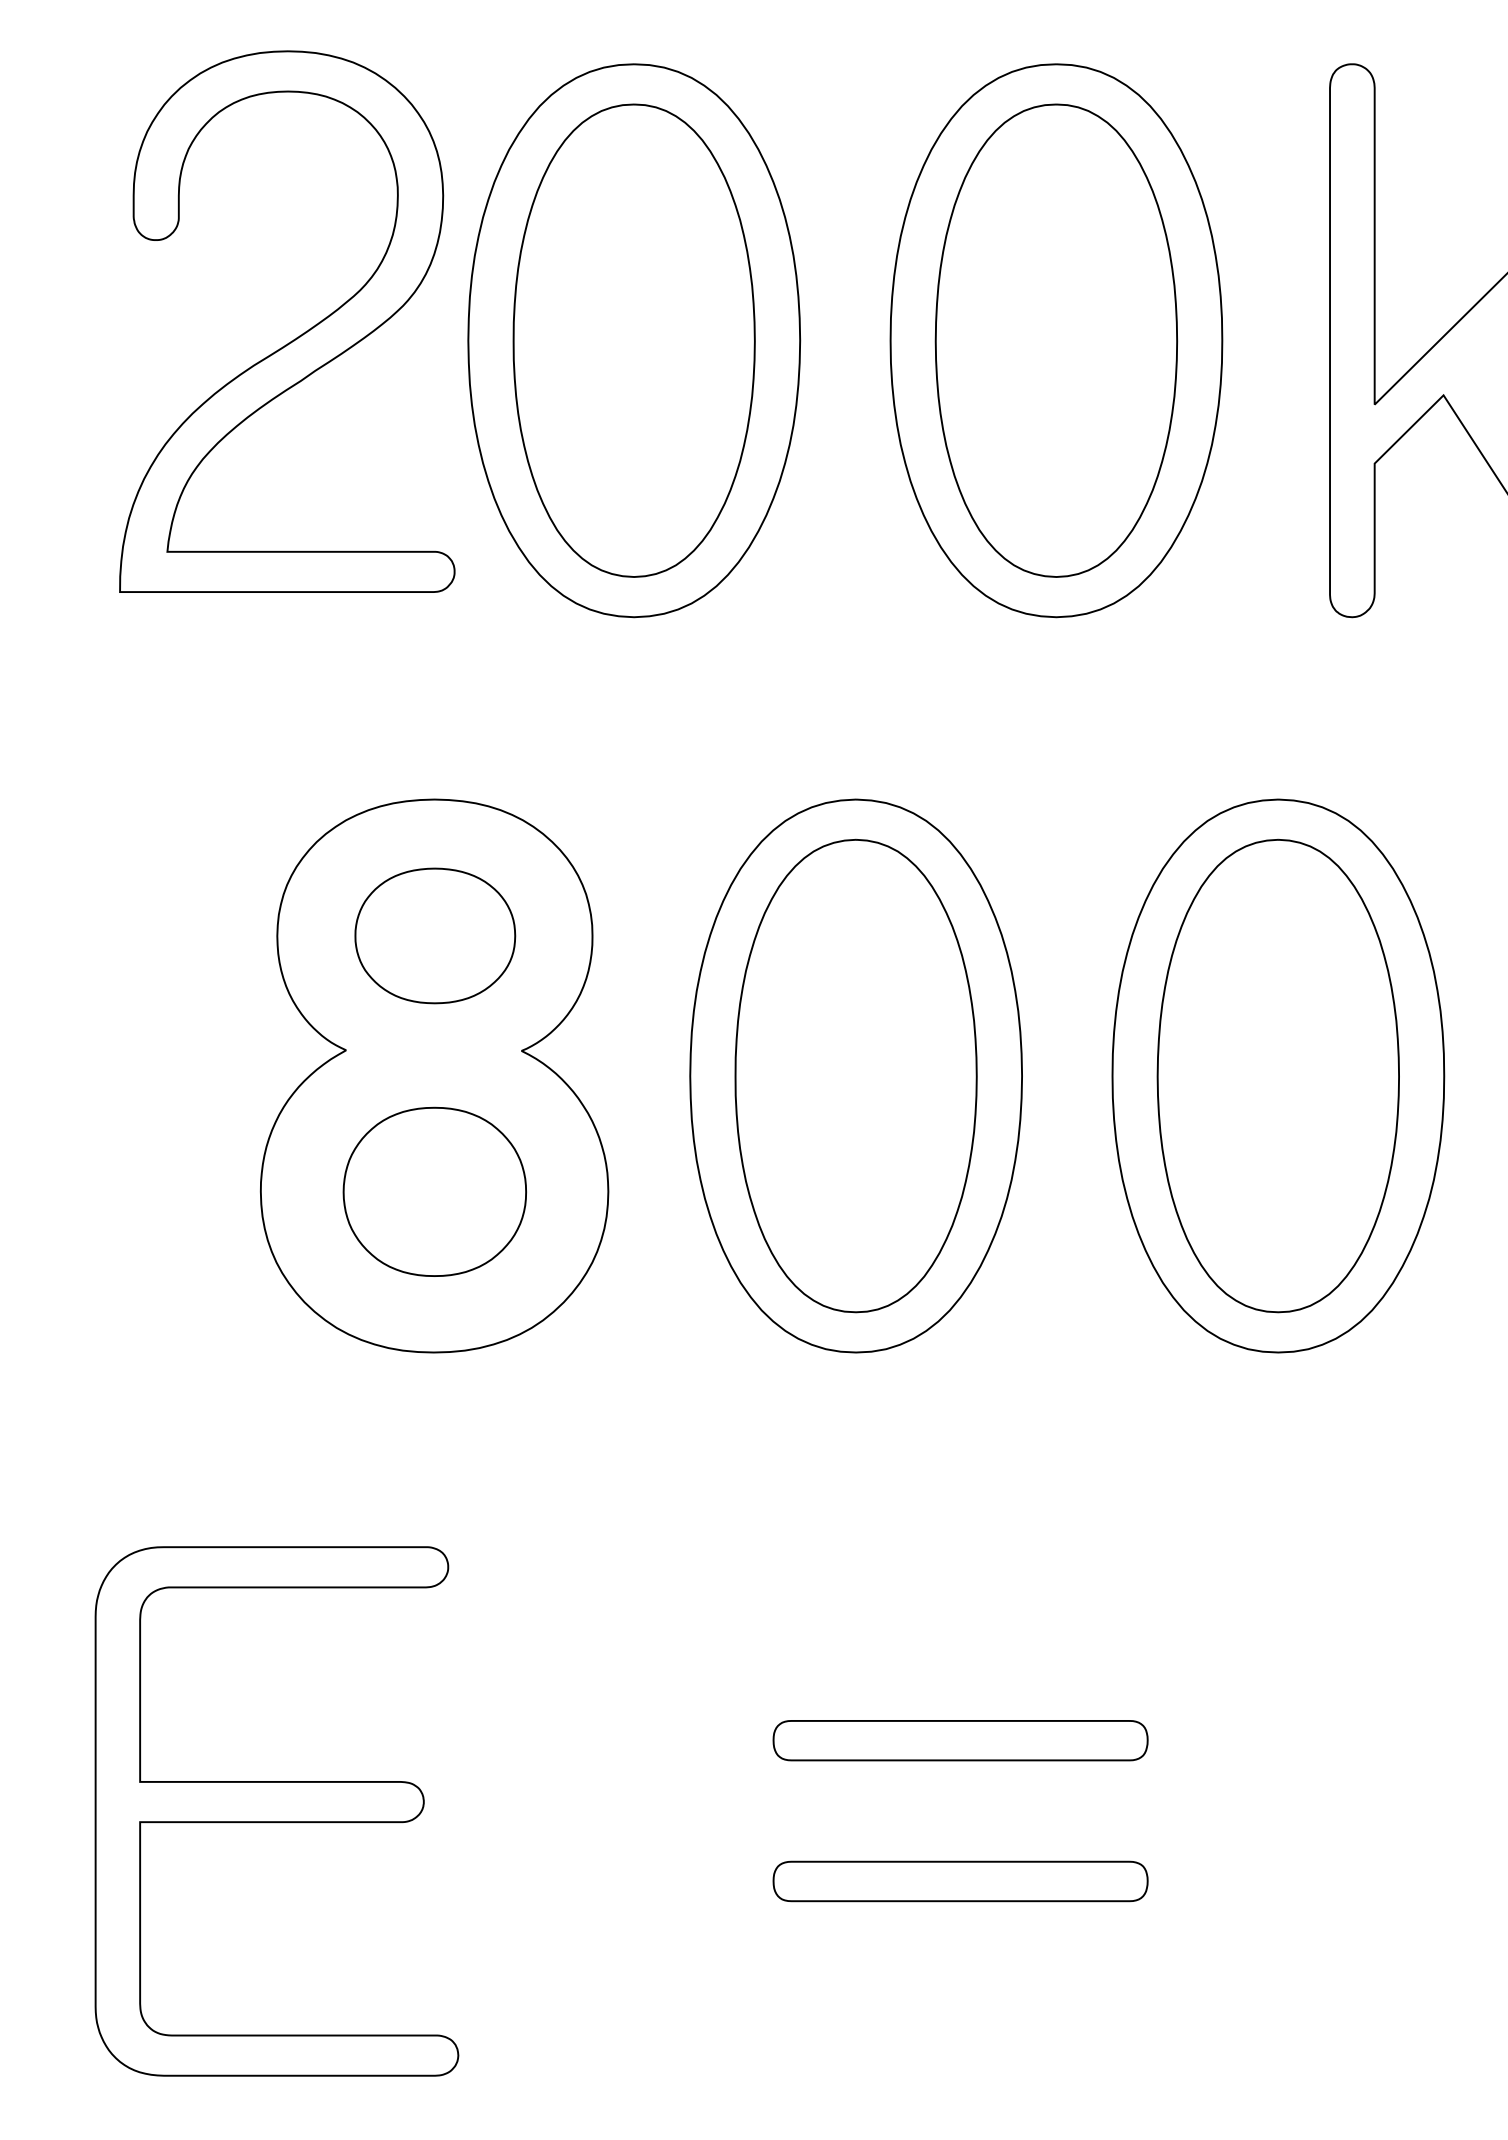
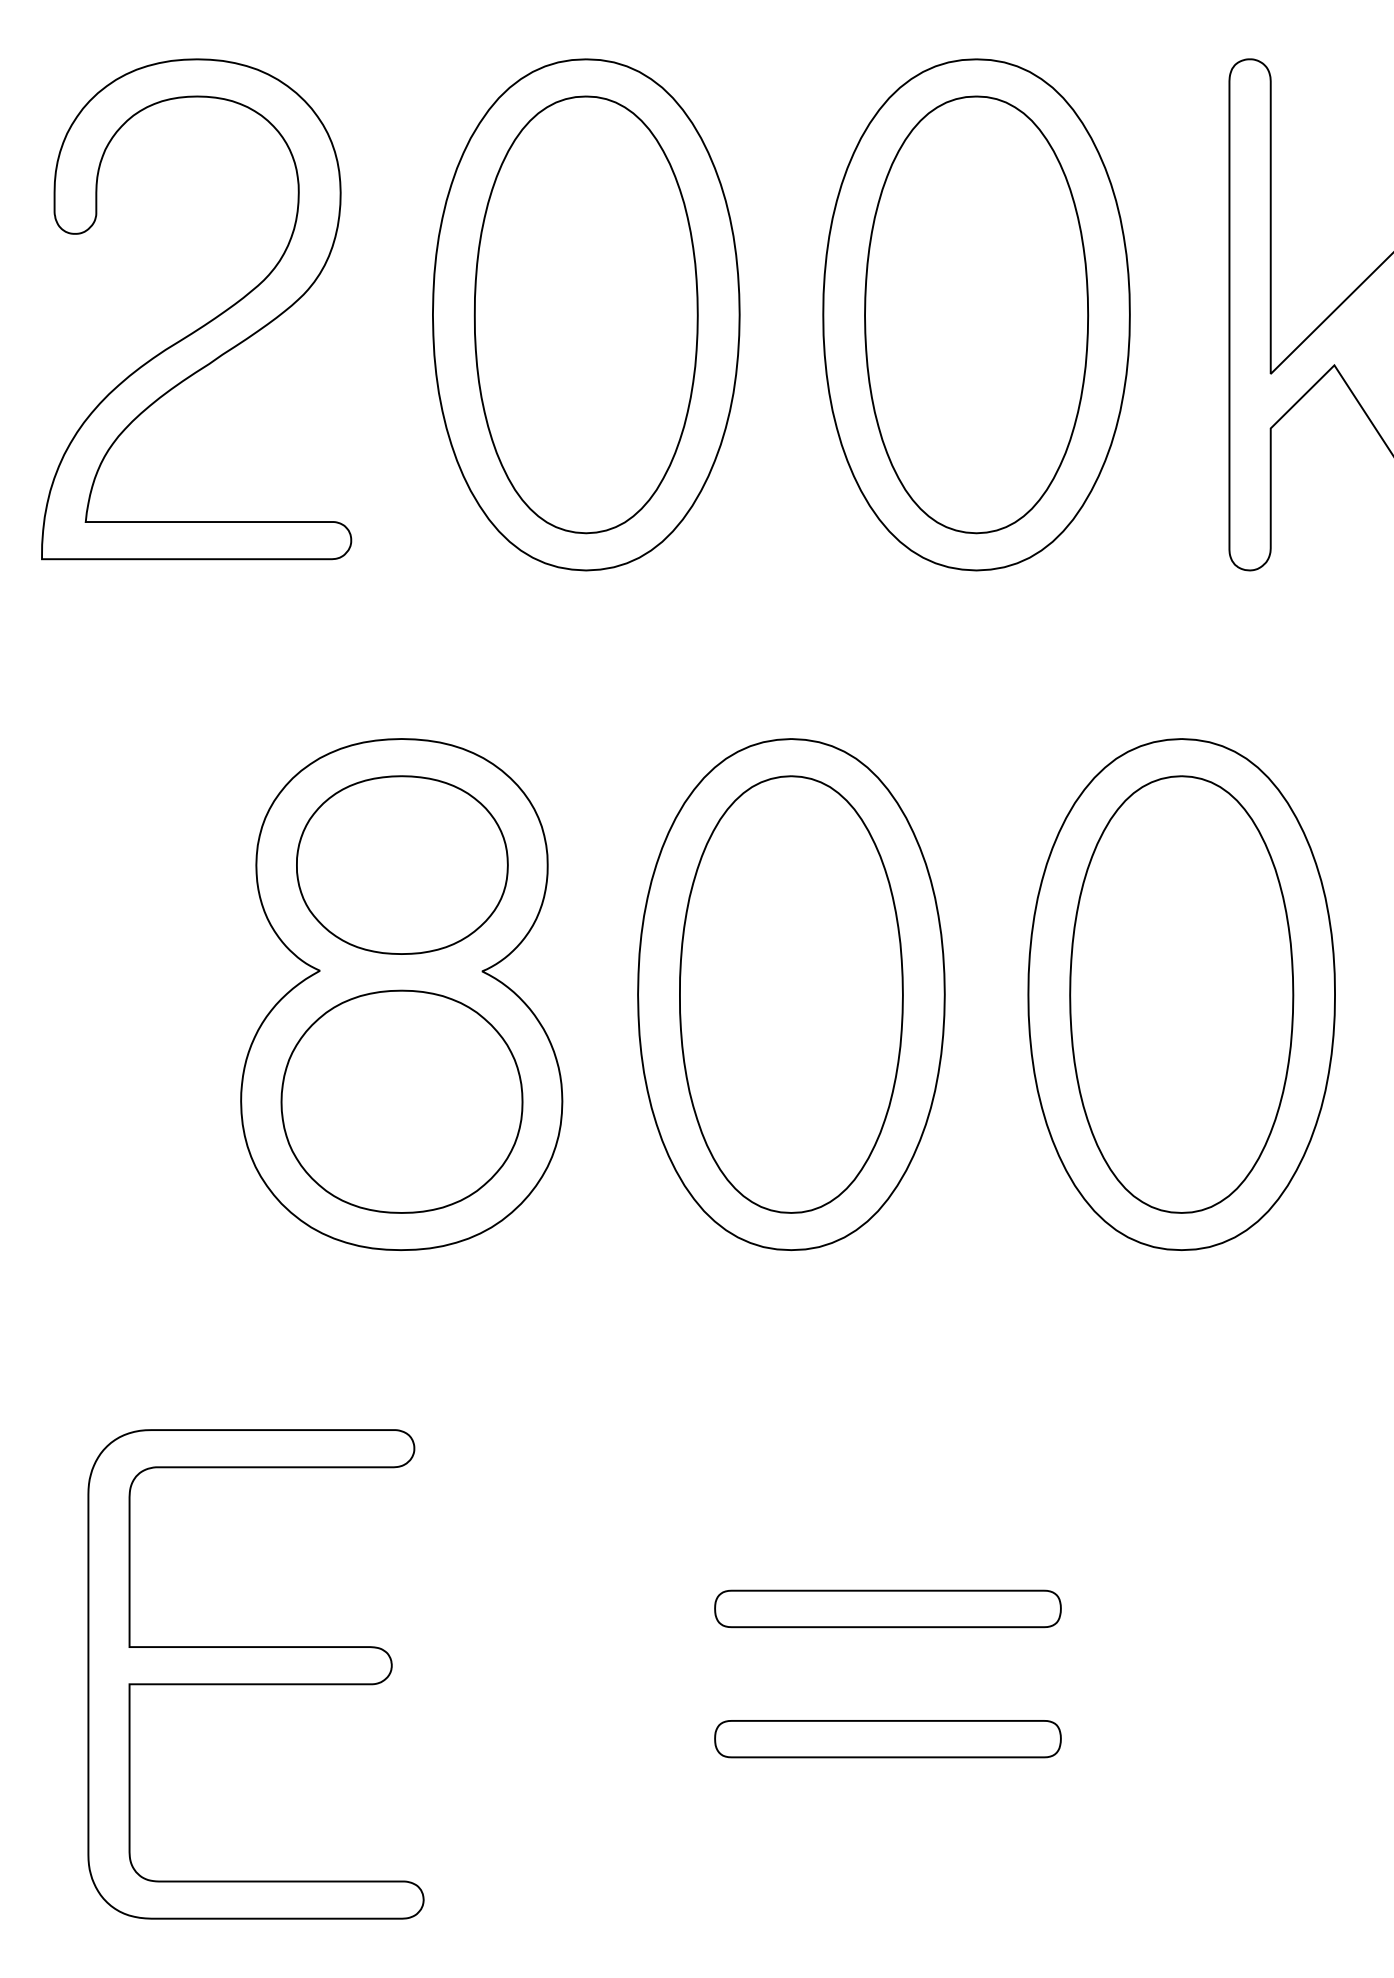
part: (296, 337) -> (205, 323), moved
part: (435, 935) -> (402, 864), size x1.43
part: (434, 1191) -> (401, 1101), size x1.43

